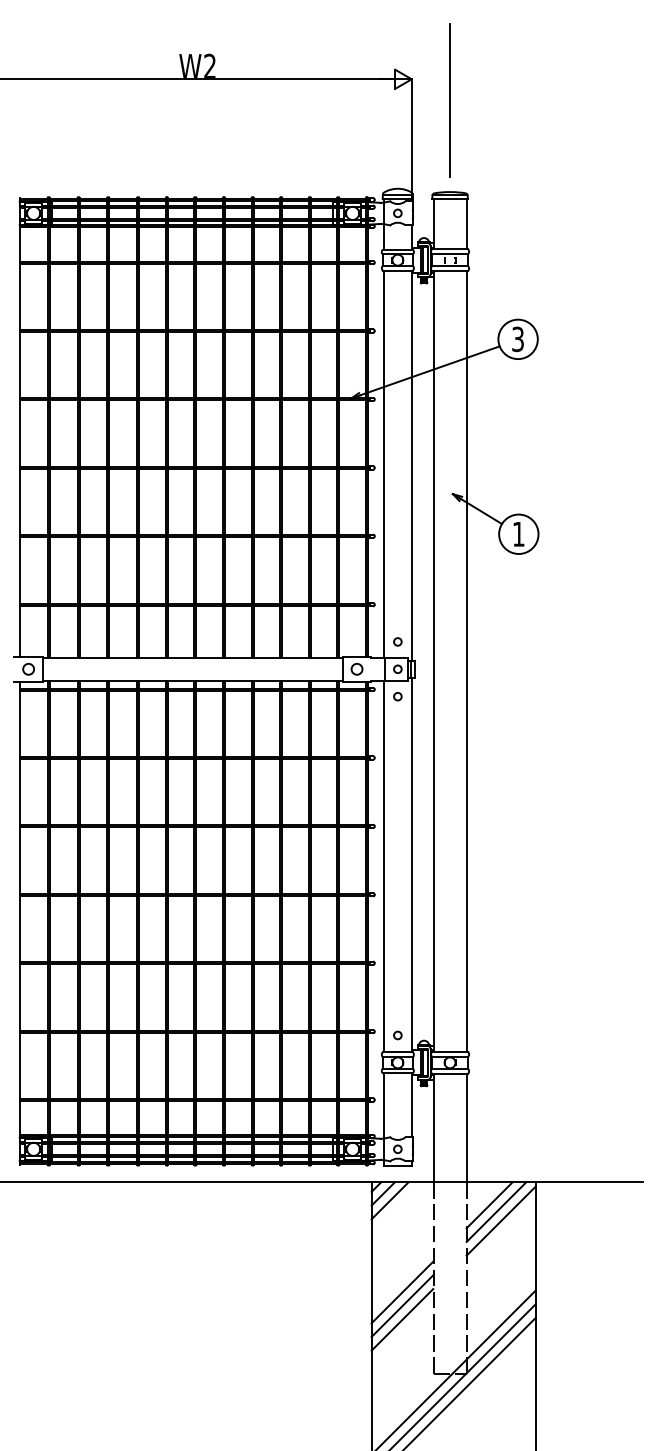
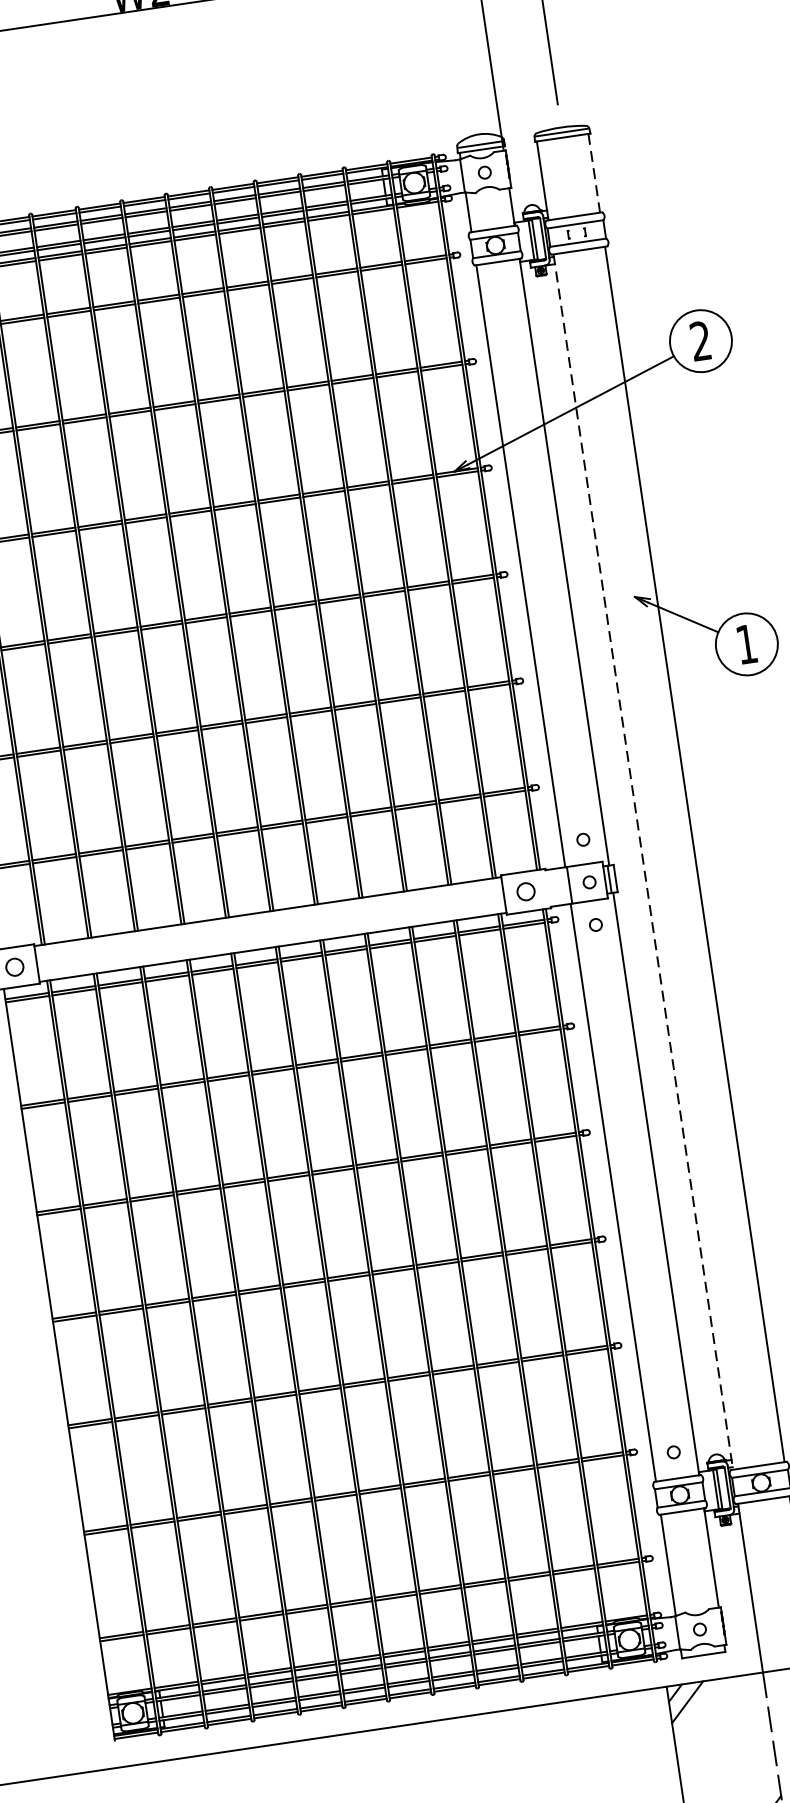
line: (466, 224) -> (594, 174), solid -> dashed
text: (517, 339) -> (700, 341), 3 -> 2
line: (433, 662) -> (643, 863), solid -> dashed
line: (389, 1200) -> (698, 1711), removed

